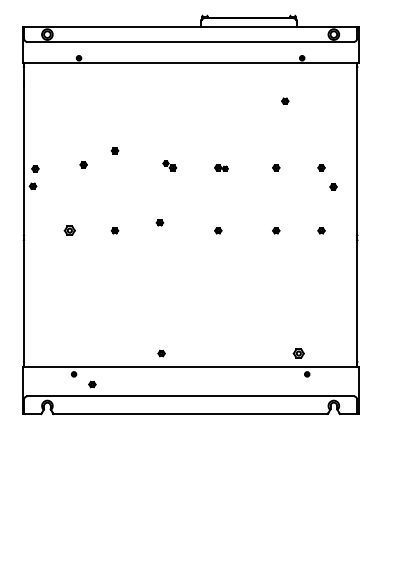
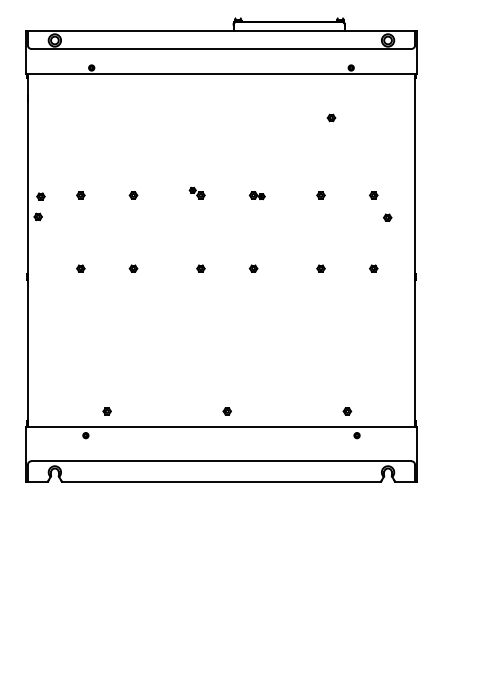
part: (114, 150) -> (132, 195), moved
part: (83, 164) -> (80, 195), moved
part: (159, 222) -> (200, 268), moved
part: (69, 230) -> (80, 268), size x0.62
part: (161, 353) -> (227, 411), moved
part: (298, 353) -> (346, 411), size x0.62
part: (92, 384) -> (107, 411), moved

